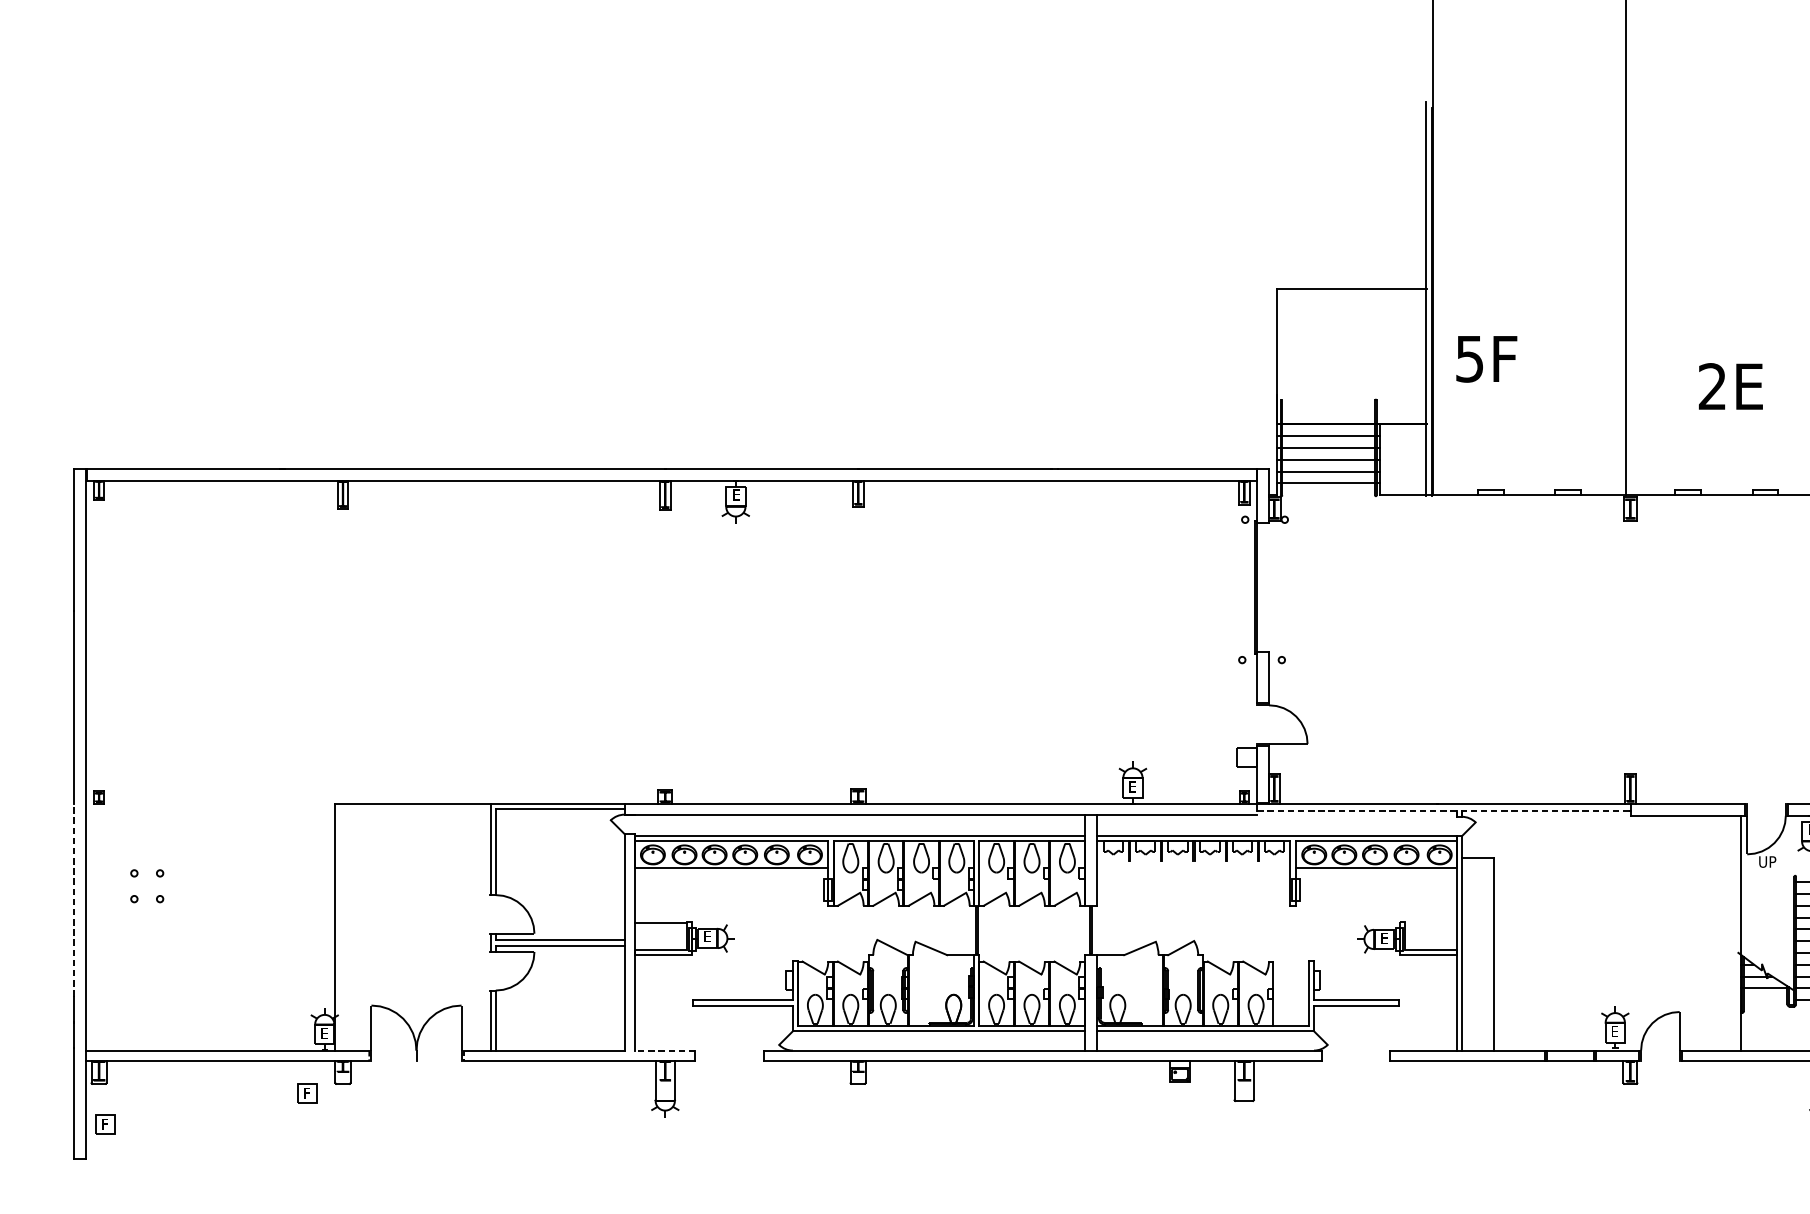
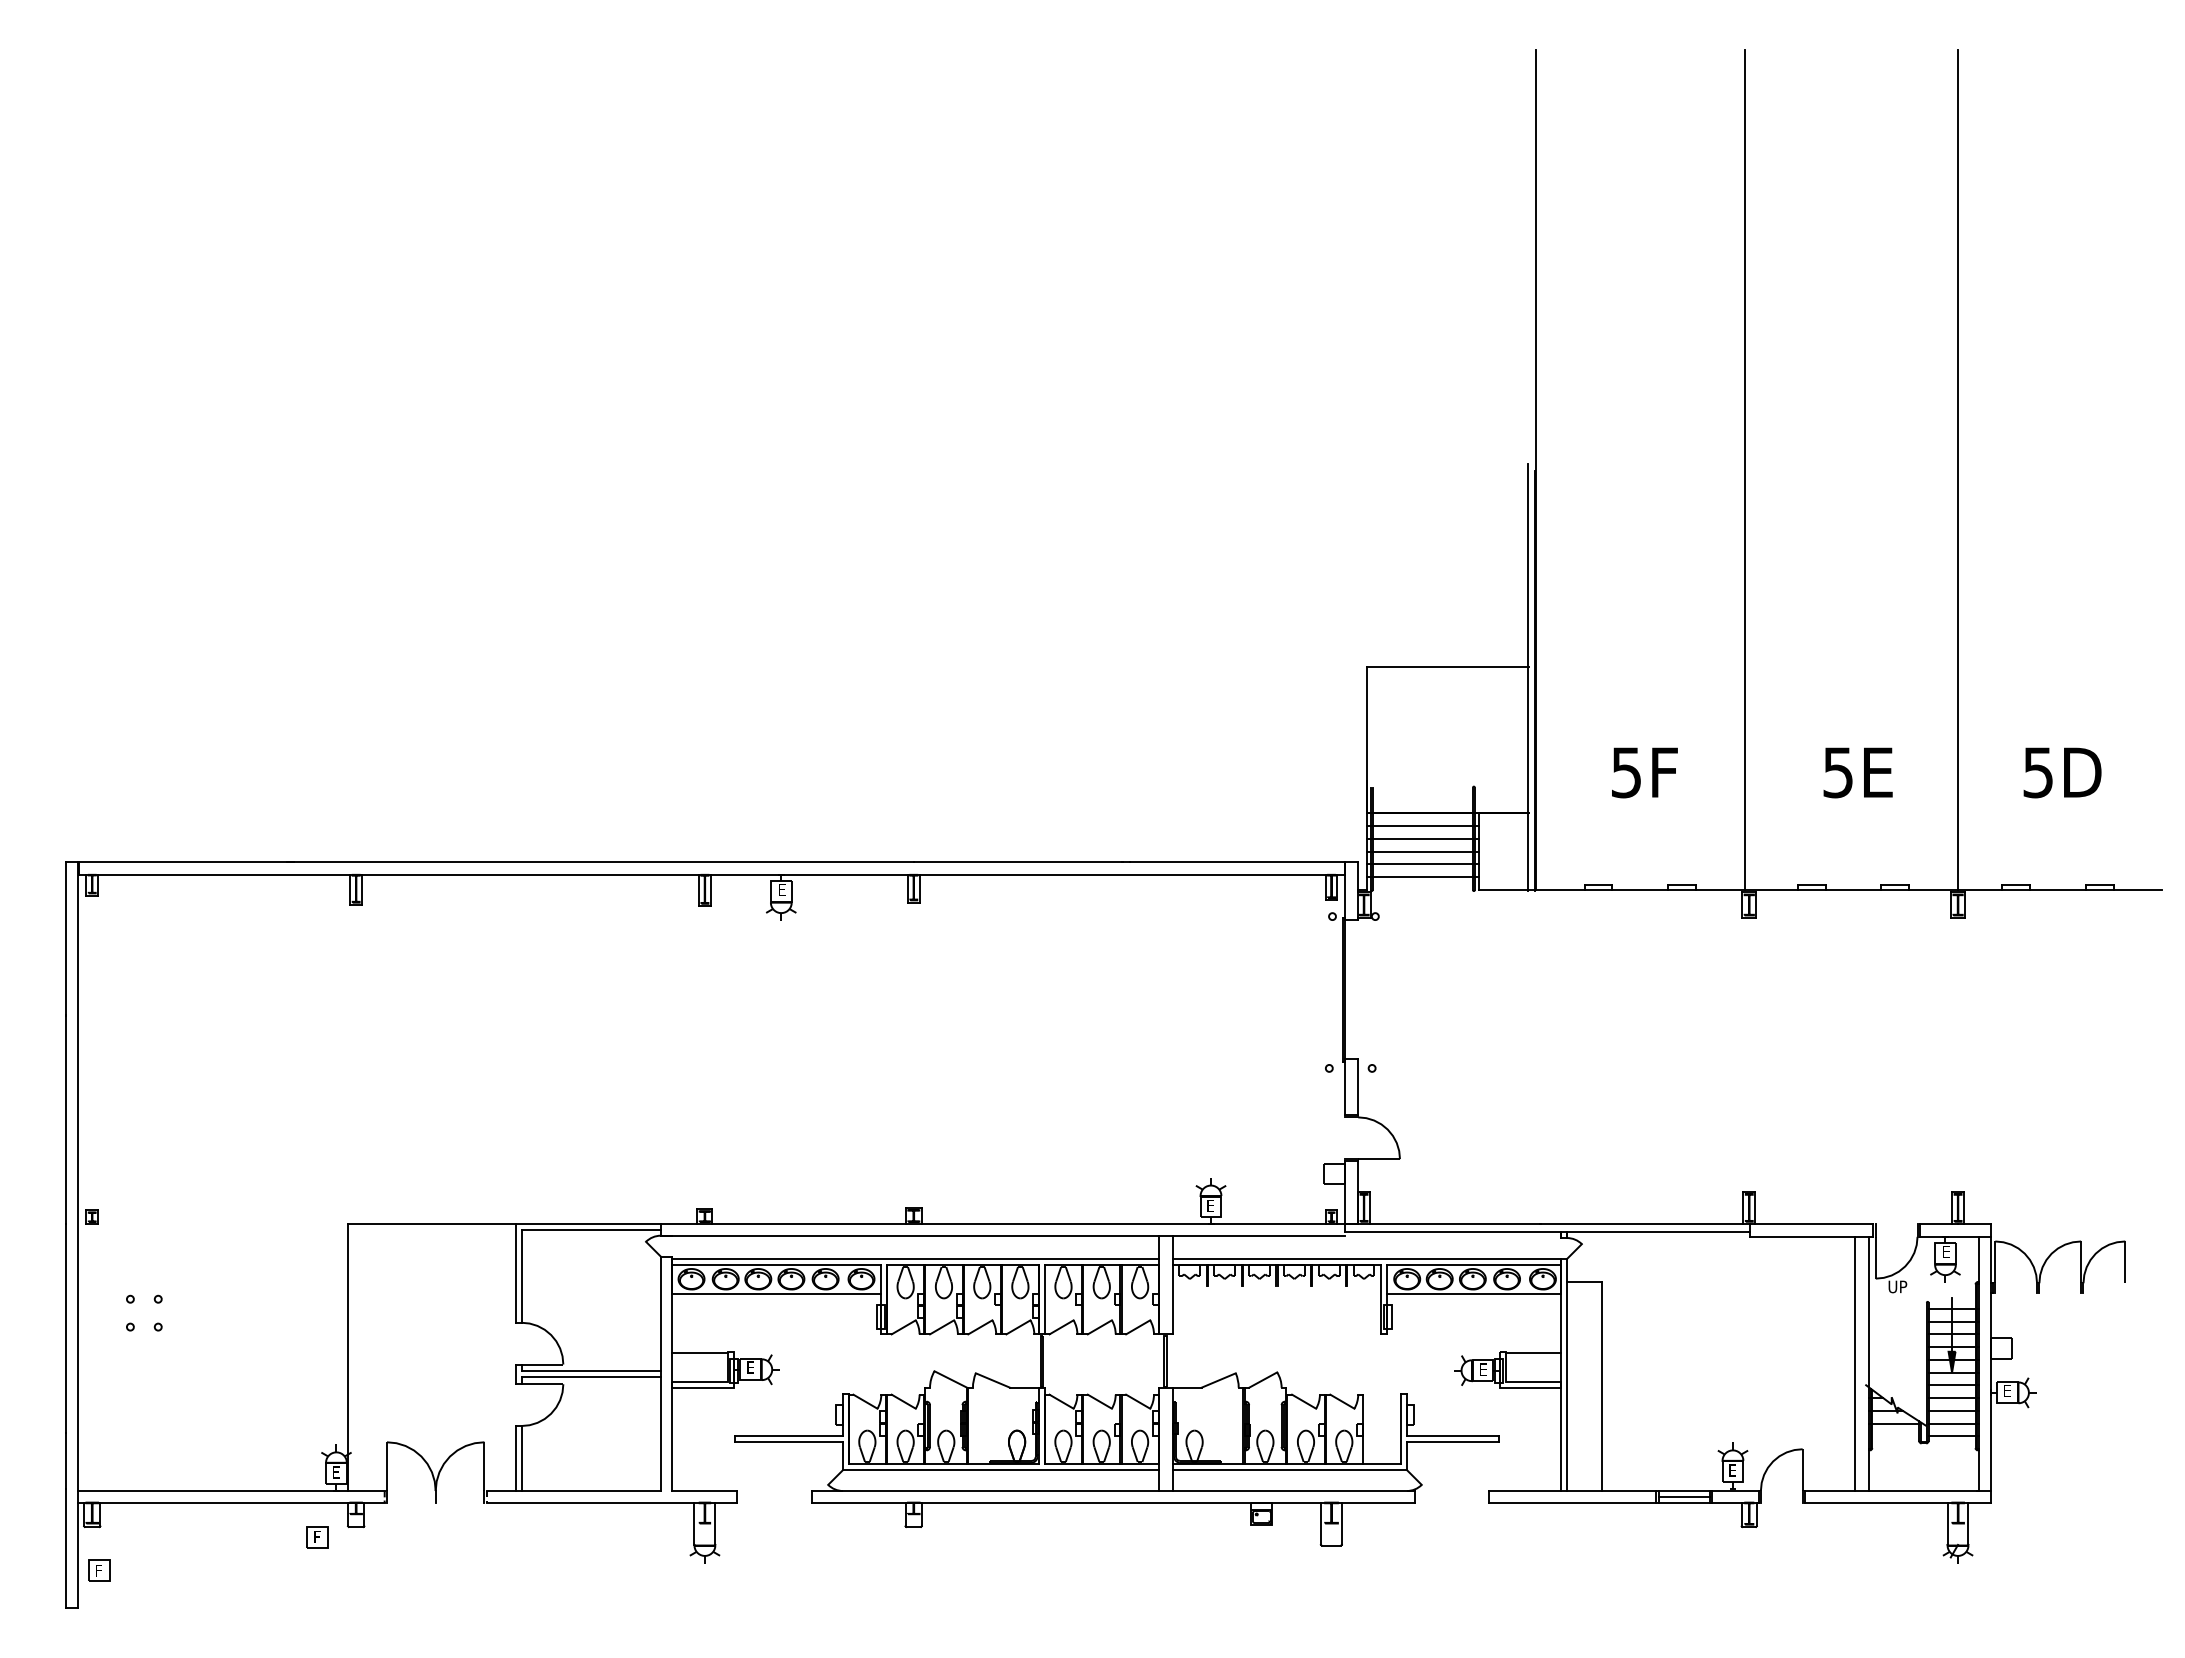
text: (1486, 358) -> (1644, 772), moved
text: (1711, 386) -> (1837, 772), 2E -> 5E
line: (1443, 811) -> (1547, 1232), dashed -> solid
line: (74, 900) -> (65, 1328), dashed -> solid
line: (1430, 922) -> (1533, 1352), added
line: (1727, 932) -> (1854, 1363), added
line: (664, 1051) -> (704, 1491), dashed -> solid
line: (1569, 1055) -> (1683, 1496), added

